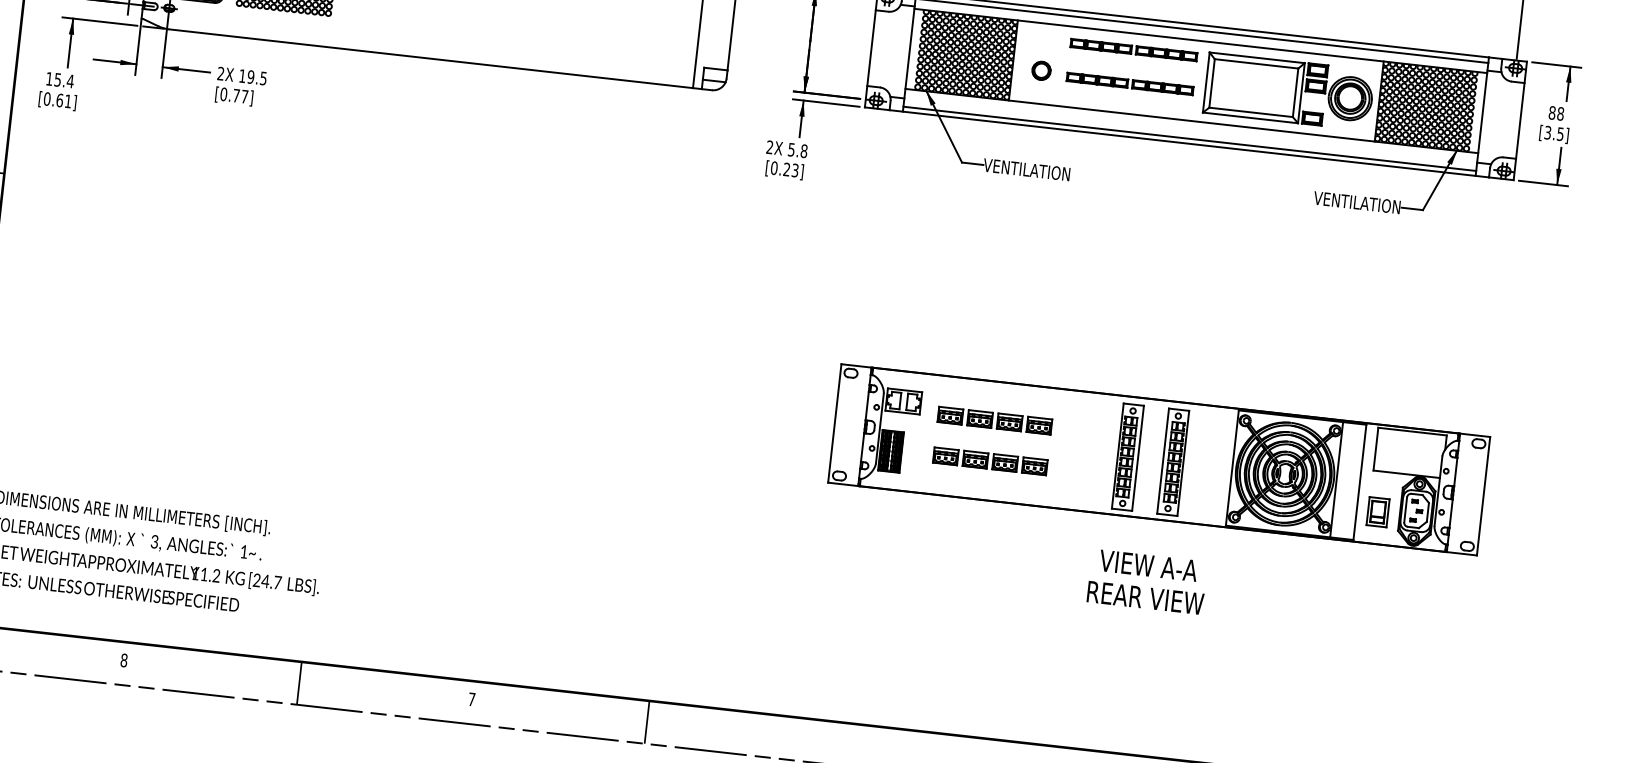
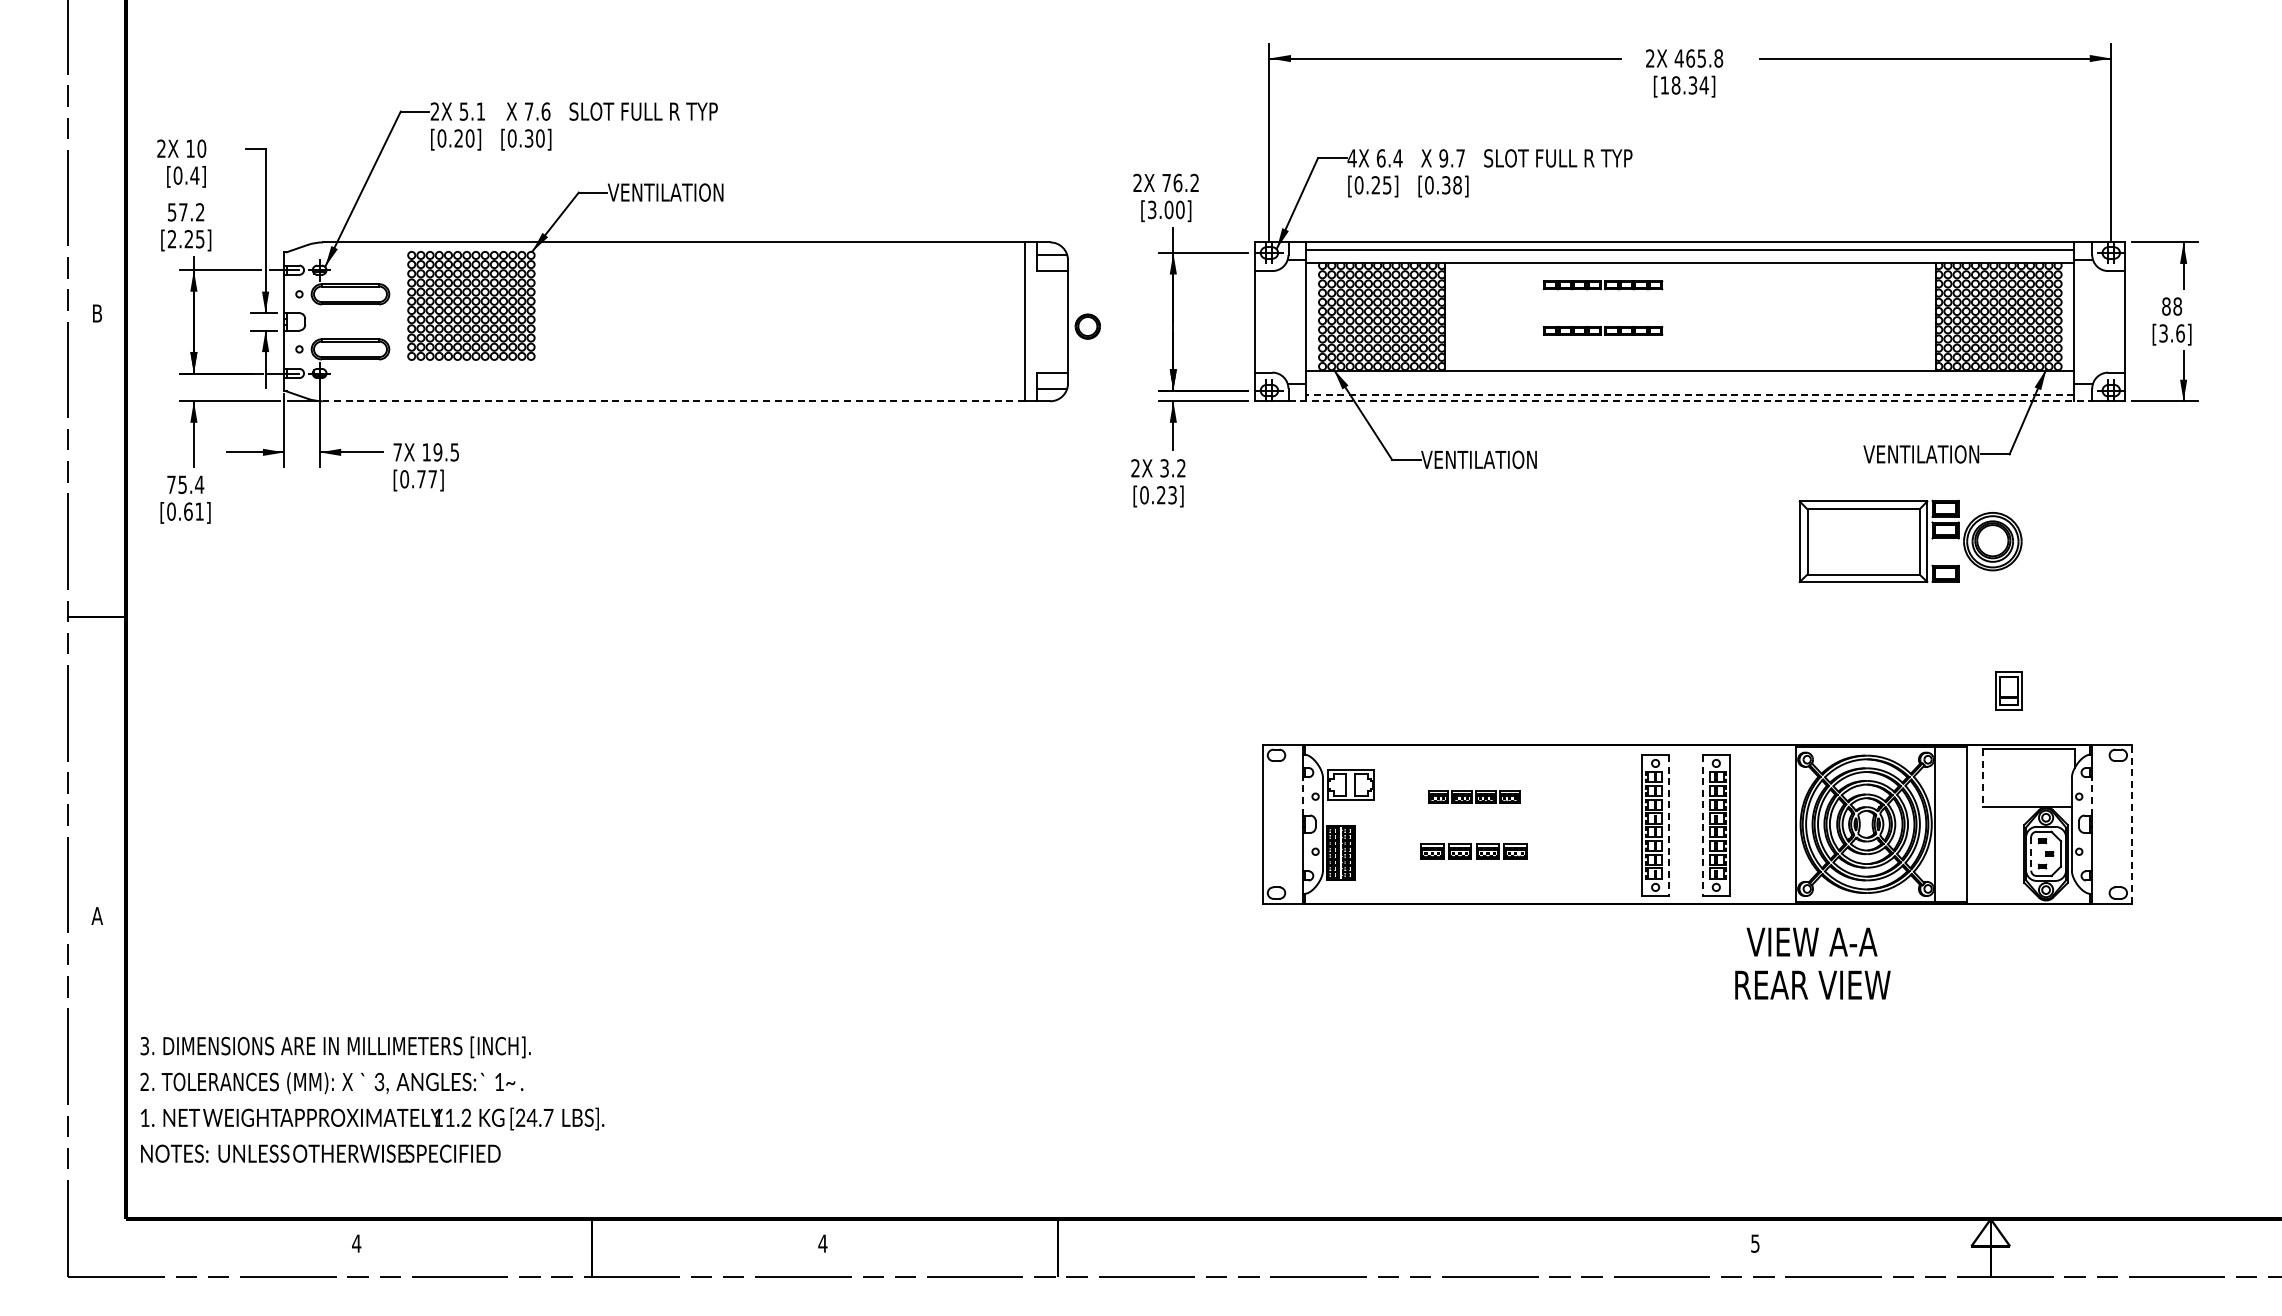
part: (1133, 49) -> (1602, 284), size x0.7
line: (430, 58) -> (673, 401), solid -> dashed
part: (1041, 70) -> (1087, 326), moved
text: (220, 73) -> (397, 452), 2X -> 7X
text: (49, 78) -> (171, 484), 15.4 -> 75.4
part: (1129, 83) -> (1602, 330), size x0.7
part: (1288, 90) -> (1910, 540), moved
text: (1560, 134) -> (2180, 333), [3.5] -> [3.6]
line: (1189, 138) -> (1690, 394), solid -> dashed
line: (1189, 143) -> (1690, 401), solid -> dashed
text: (797, 150) -> (1172, 468), 5.8 -> 3.2
line: (867, 405) -> (1302, 795), solid -> dashed
part: (994, 420) -> (1473, 796), size x0.6
line: (1375, 448) -> (1982, 777), solid -> dashed
line: (1138, 458) -> (1669, 825), solid -> dashed
part: (989, 461) -> (1473, 851), size x0.7
line: (1162, 461) -> (1702, 825), solid -> dashed
line: (1455, 471) -> (2091, 795), solid -> dashed
line: (1483, 495) -> (2132, 823), solid -> dashed
line: (1405, 509) -> (2031, 853), solid -> dashed
part: (1377, 511) -> (2008, 690), moved
text: (1147, 581) -> (1812, 963), moved
text: (124, 660) -> (356, 1243), 8 -> 4
text: (471, 699) -> (822, 1243), 7 -> 4

